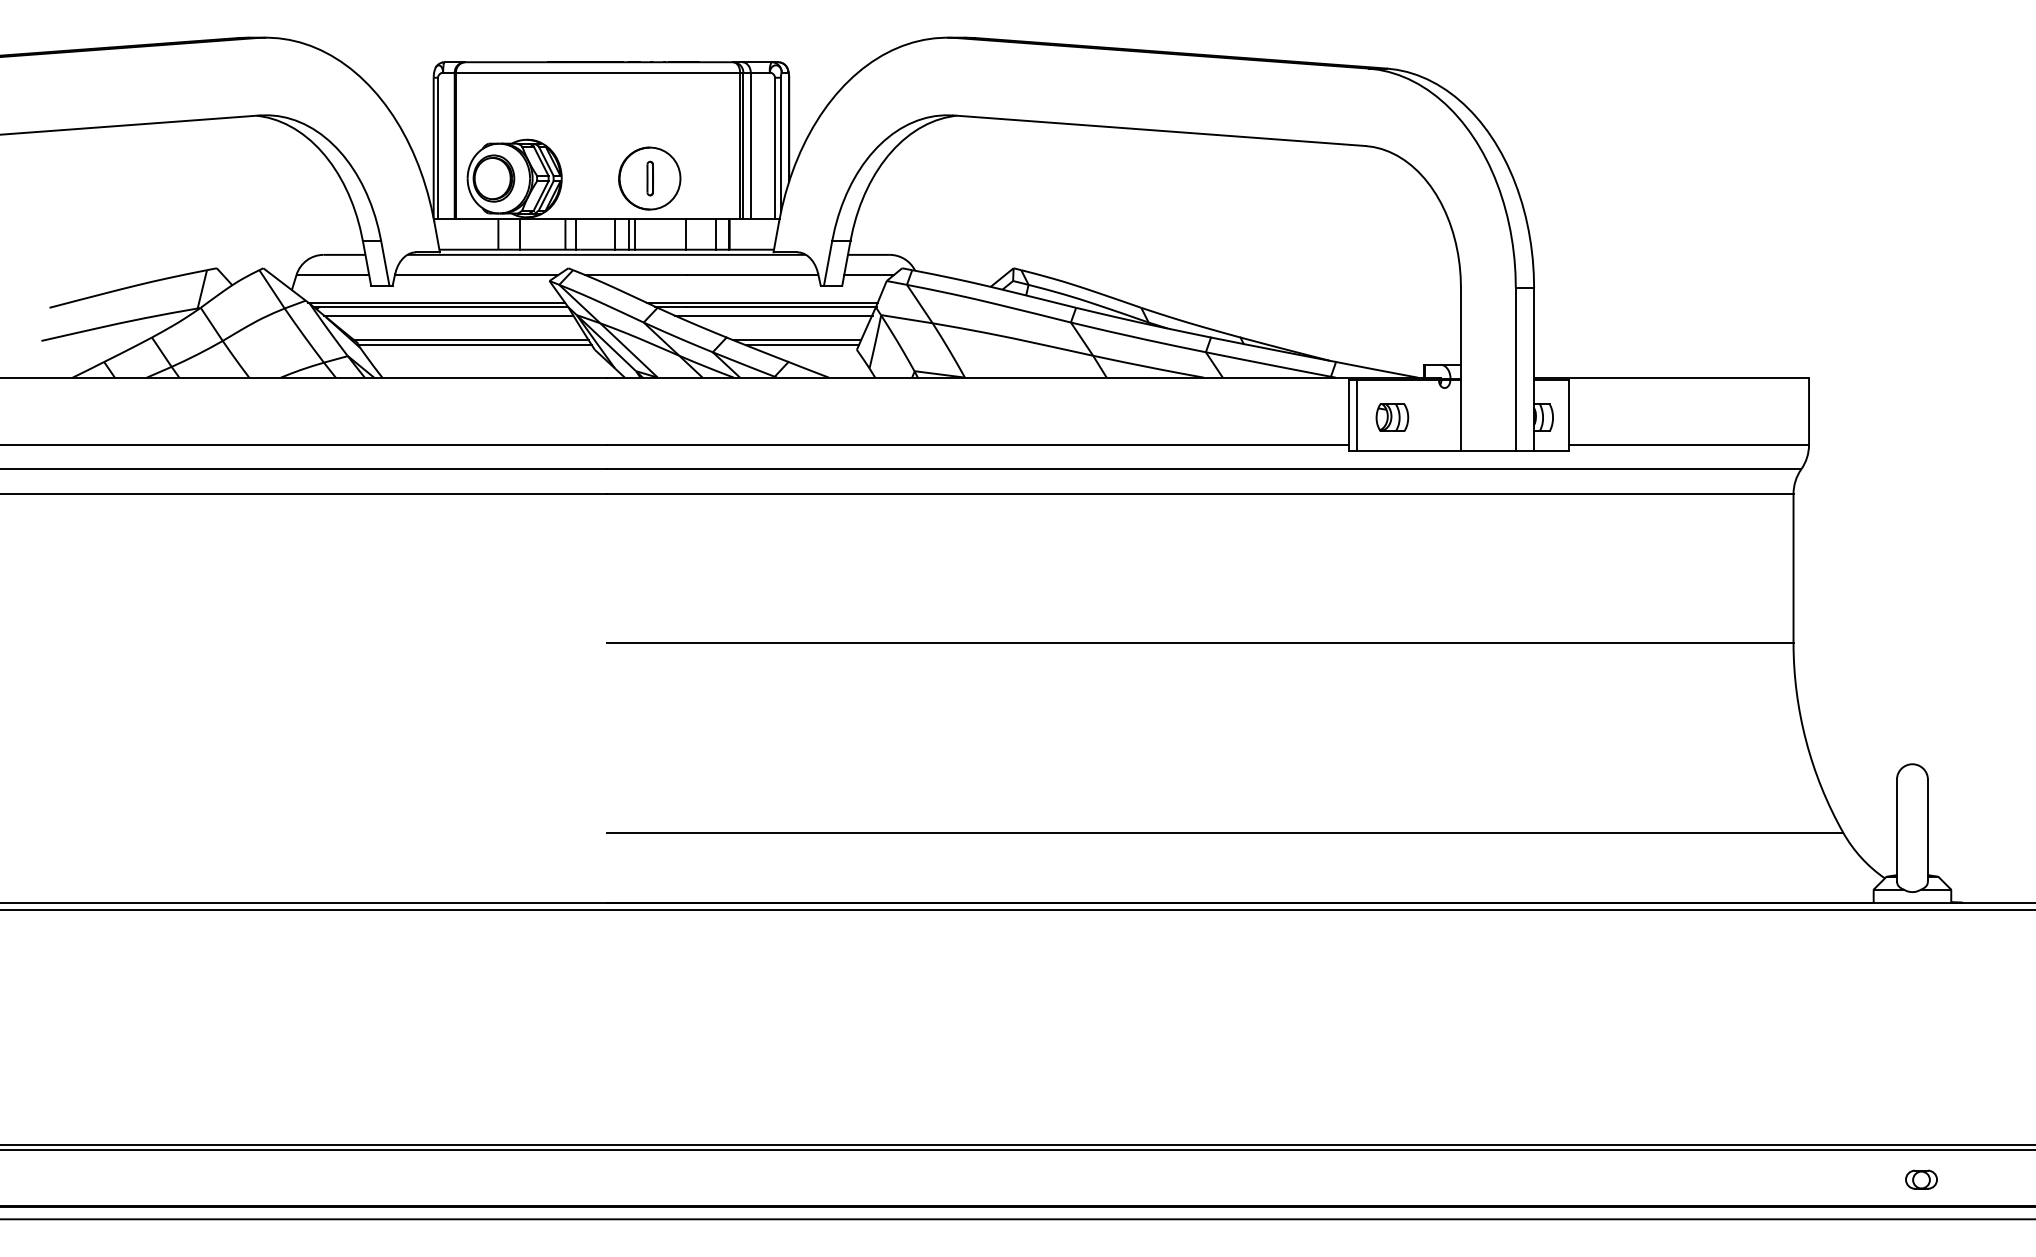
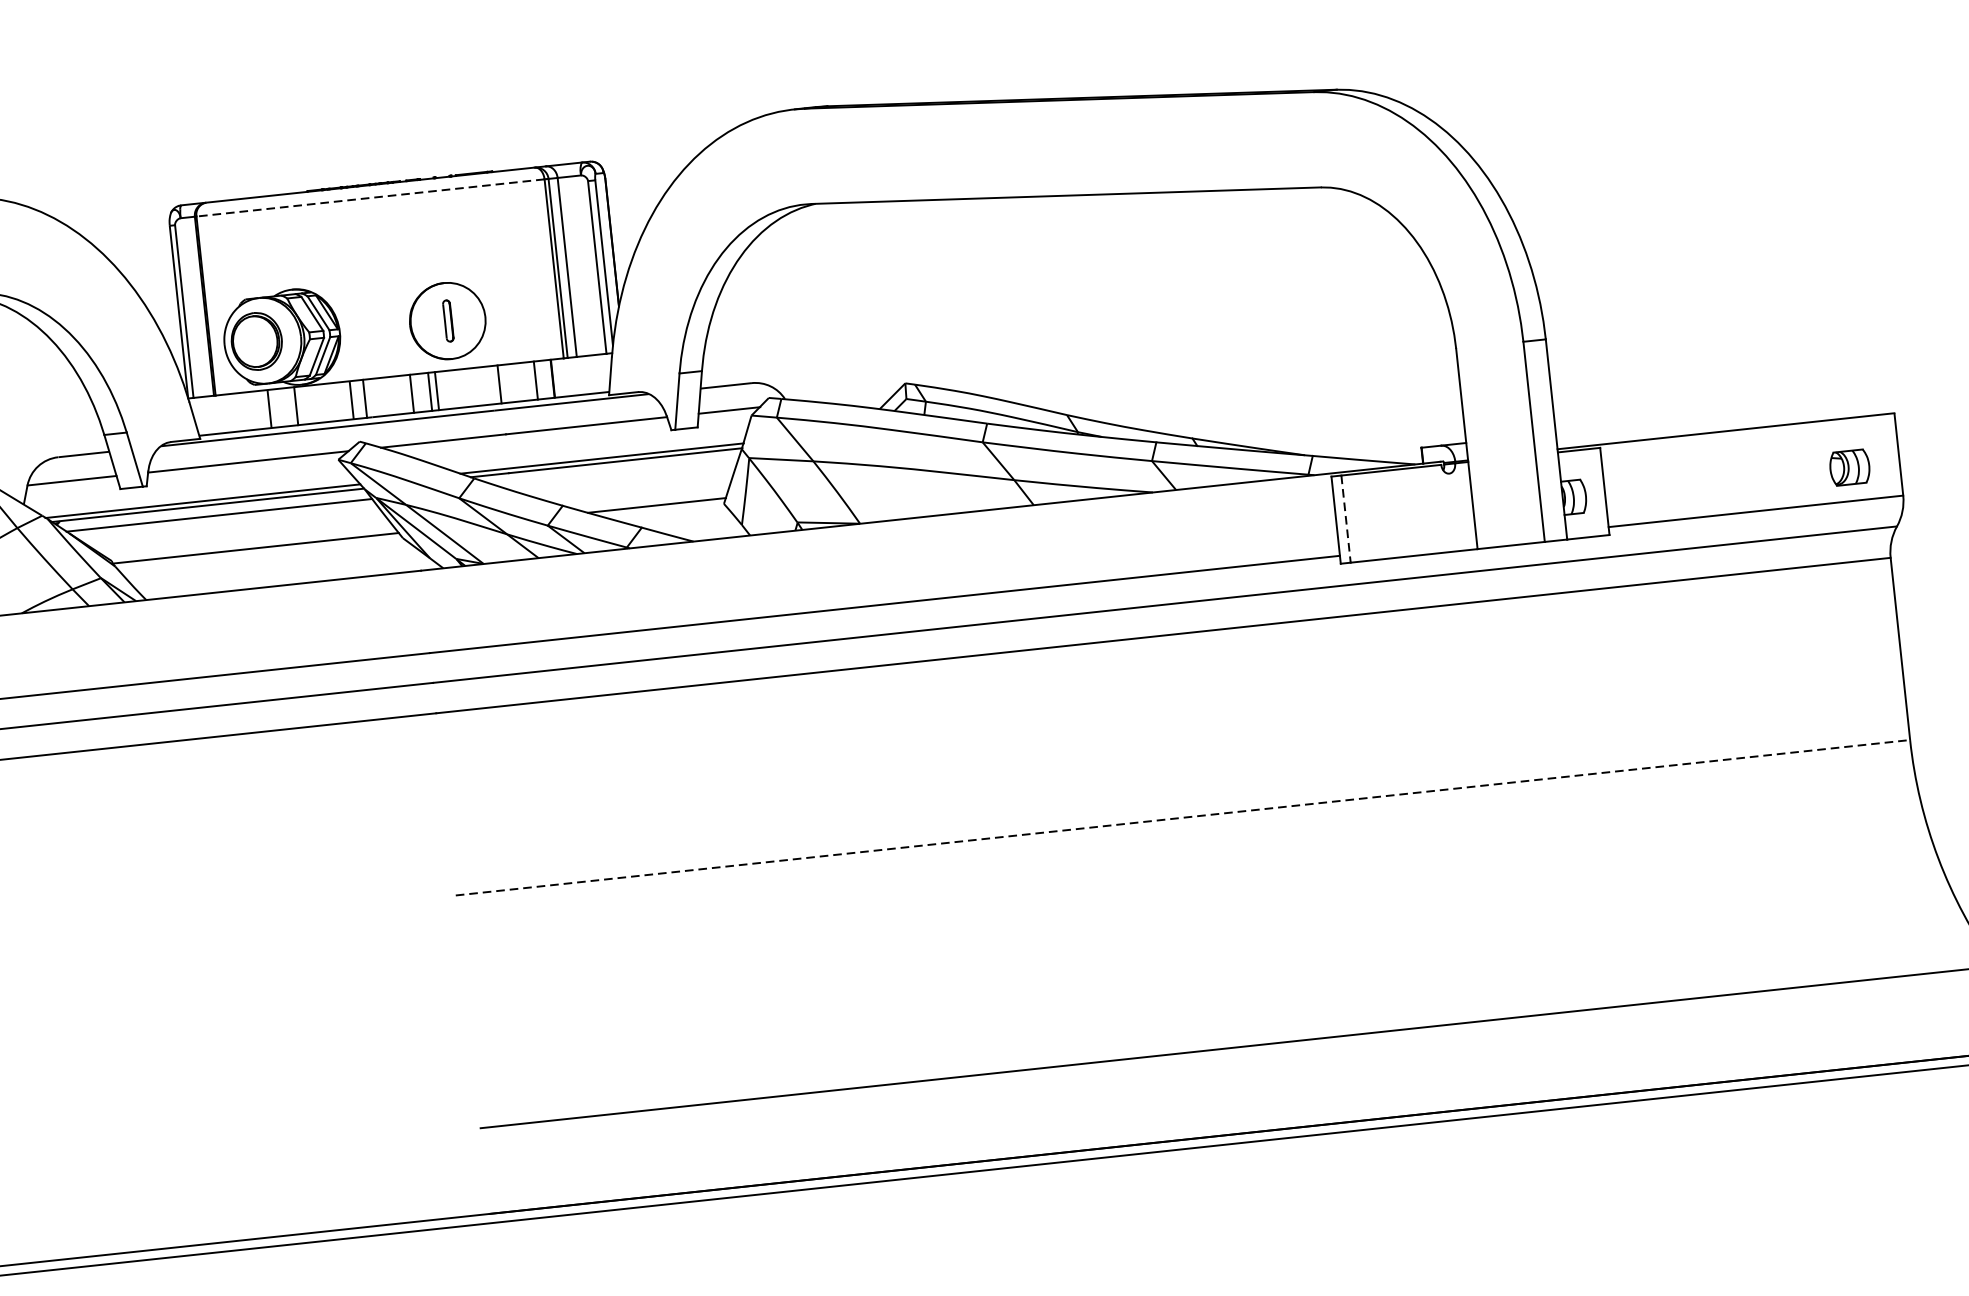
line: (597, 72) -> (369, 197), solid -> dashed
line: (773, 315) -> (617, 472), removed
line: (471, 340) -> (250, 542), removed
line: (797, 340) -> (650, 500), removed
line: (1357, 415) -> (1346, 518), solid -> dashed
part: (1392, 417) -> (1849, 467), moved
line: (1200, 642) -> (1183, 817), solid -> dashed

